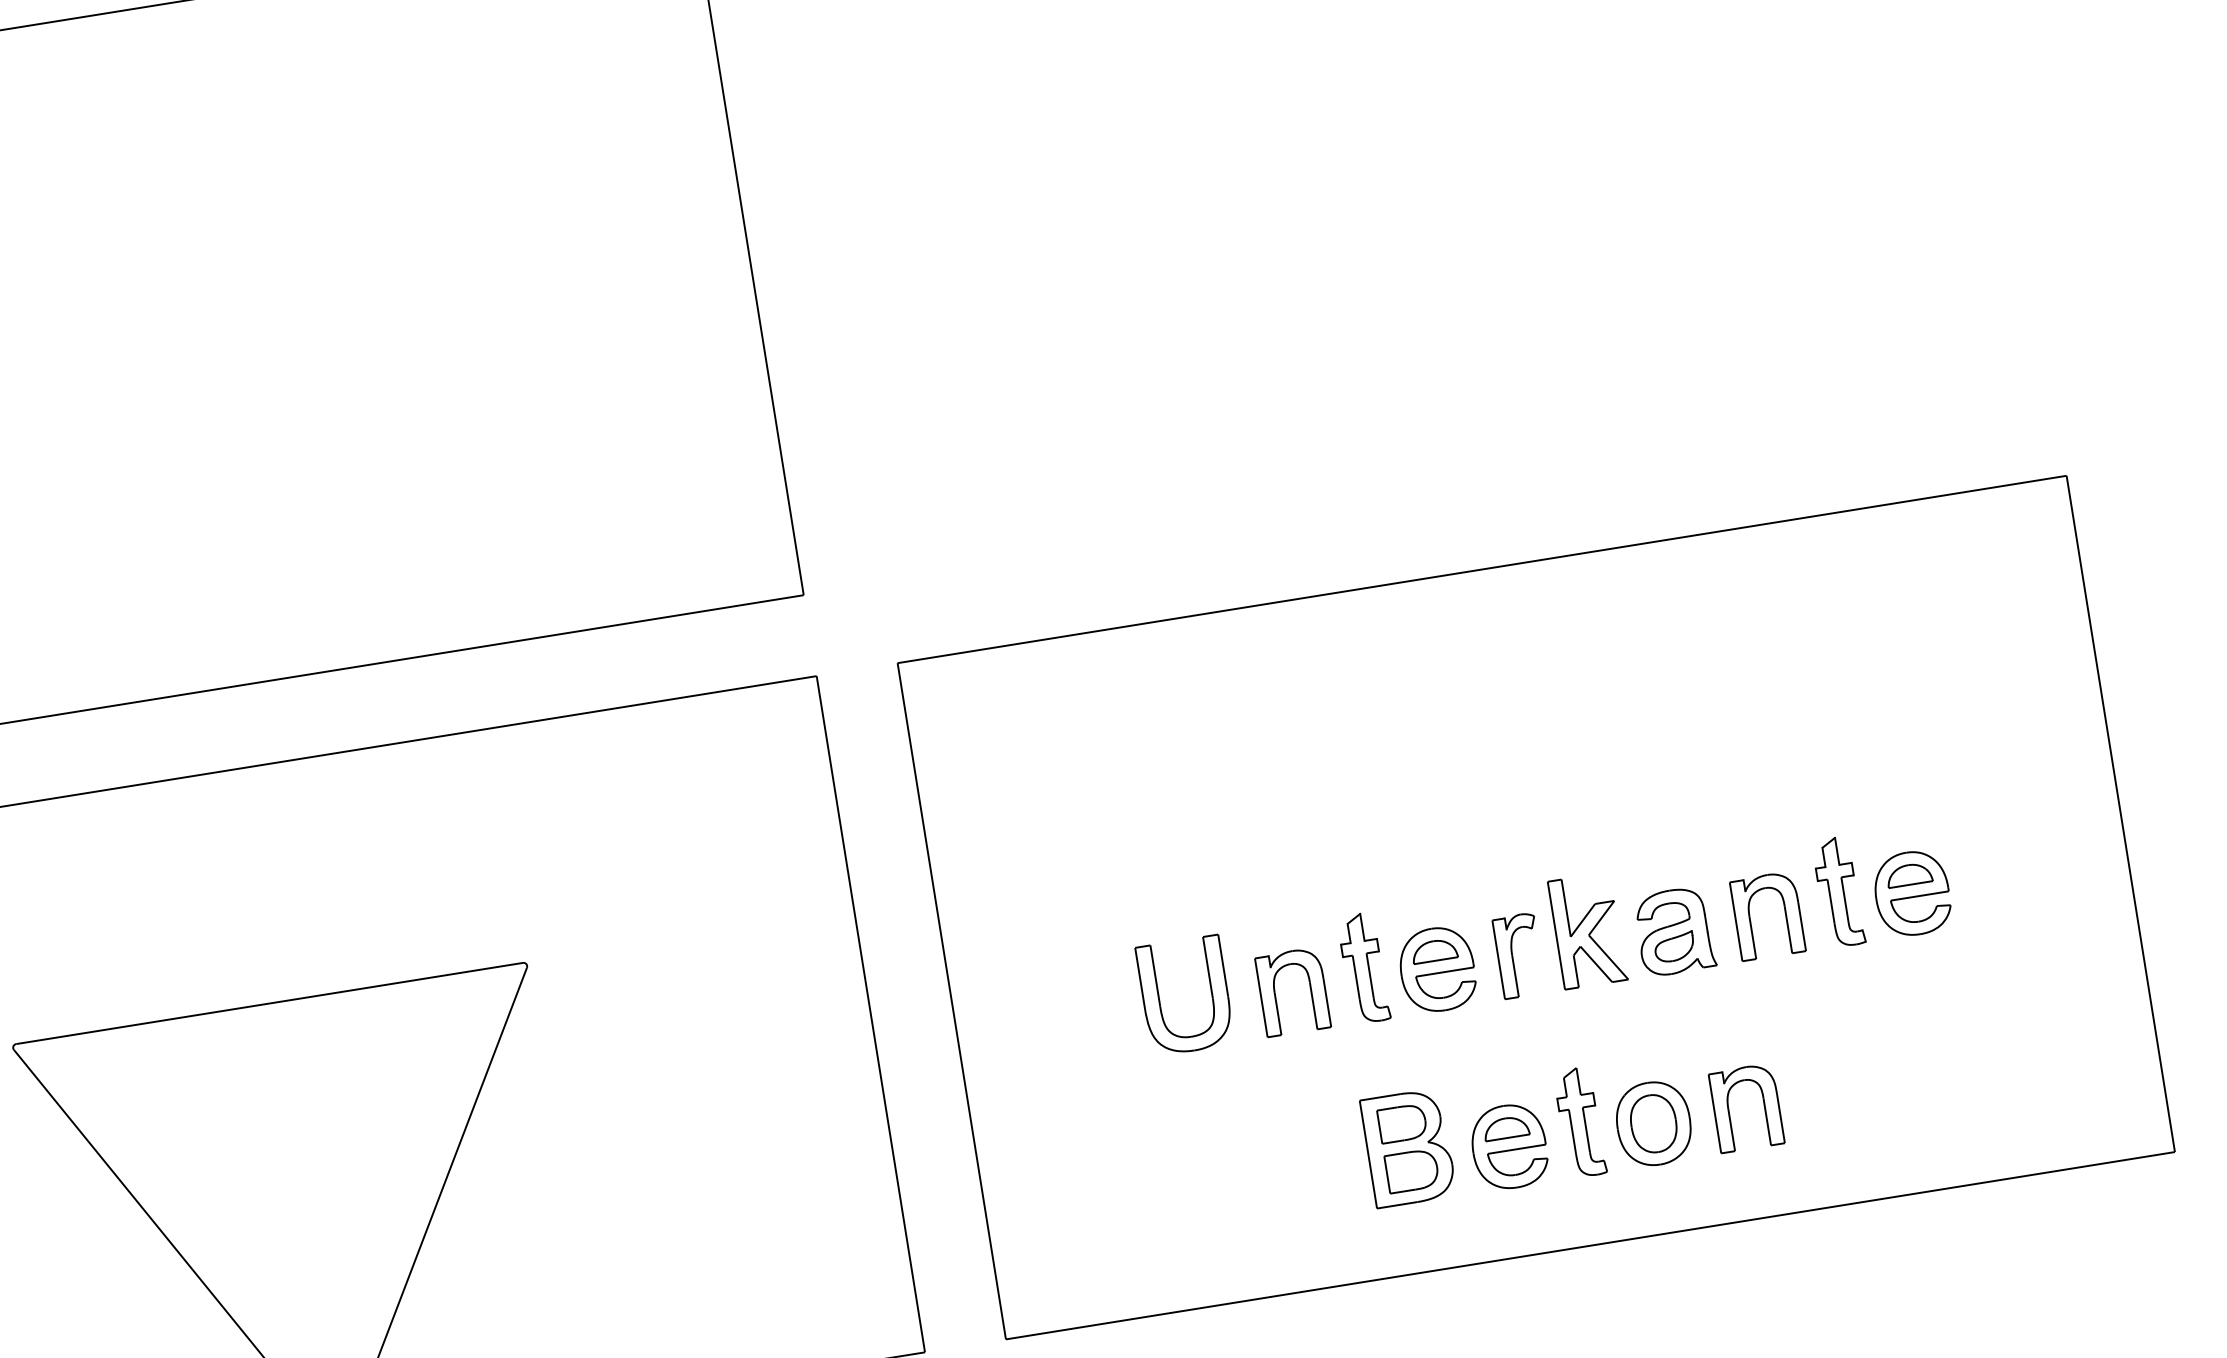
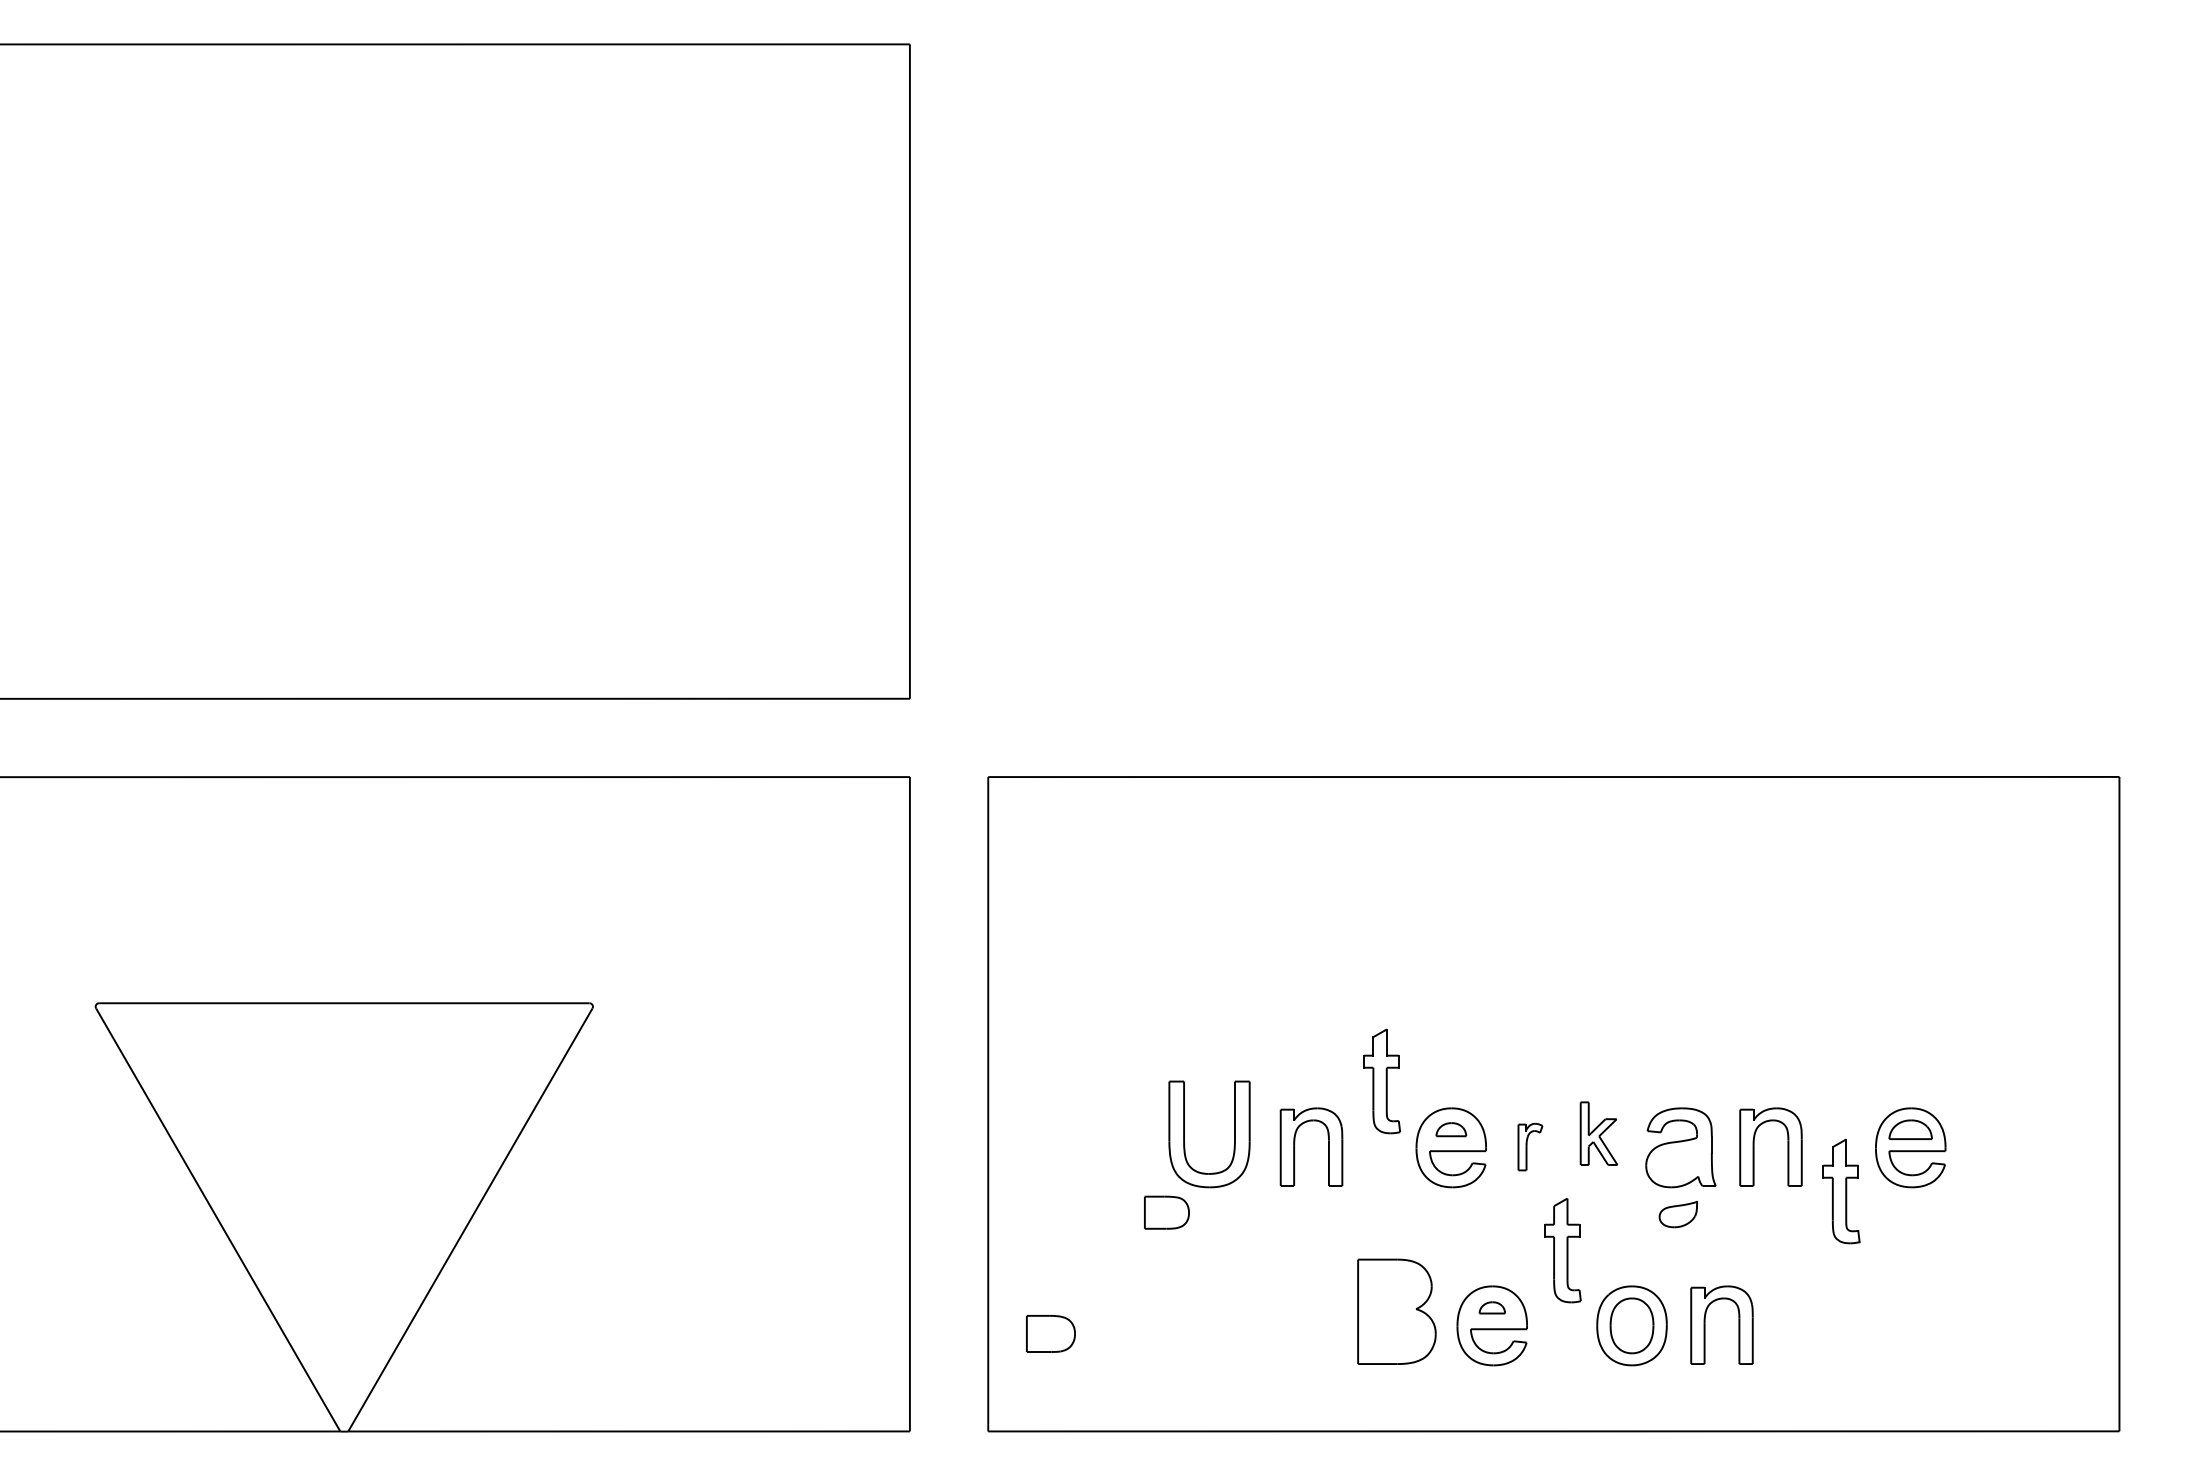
part: (1838, 892) -> (1841, 1191), moved
part: (1587, 930) -> (1598, 1133), size x0.6
part: (1673, 947) -> (1677, 1214), moved
part: (1434, 950) -> (1451, 1129), size x0.7
part: (1519, 955) -> (1530, 1146), size x0.6
part: (1363, 968) -> (1381, 1081), moved
part: (1579, 1122) -> (1562, 1250), moved
part: (1401, 1123) -> (1166, 1212), moved
part: (1506, 1127) -> (1492, 1307), size x0.6
part: (1411, 1170) -> (1050, 1333), moved

